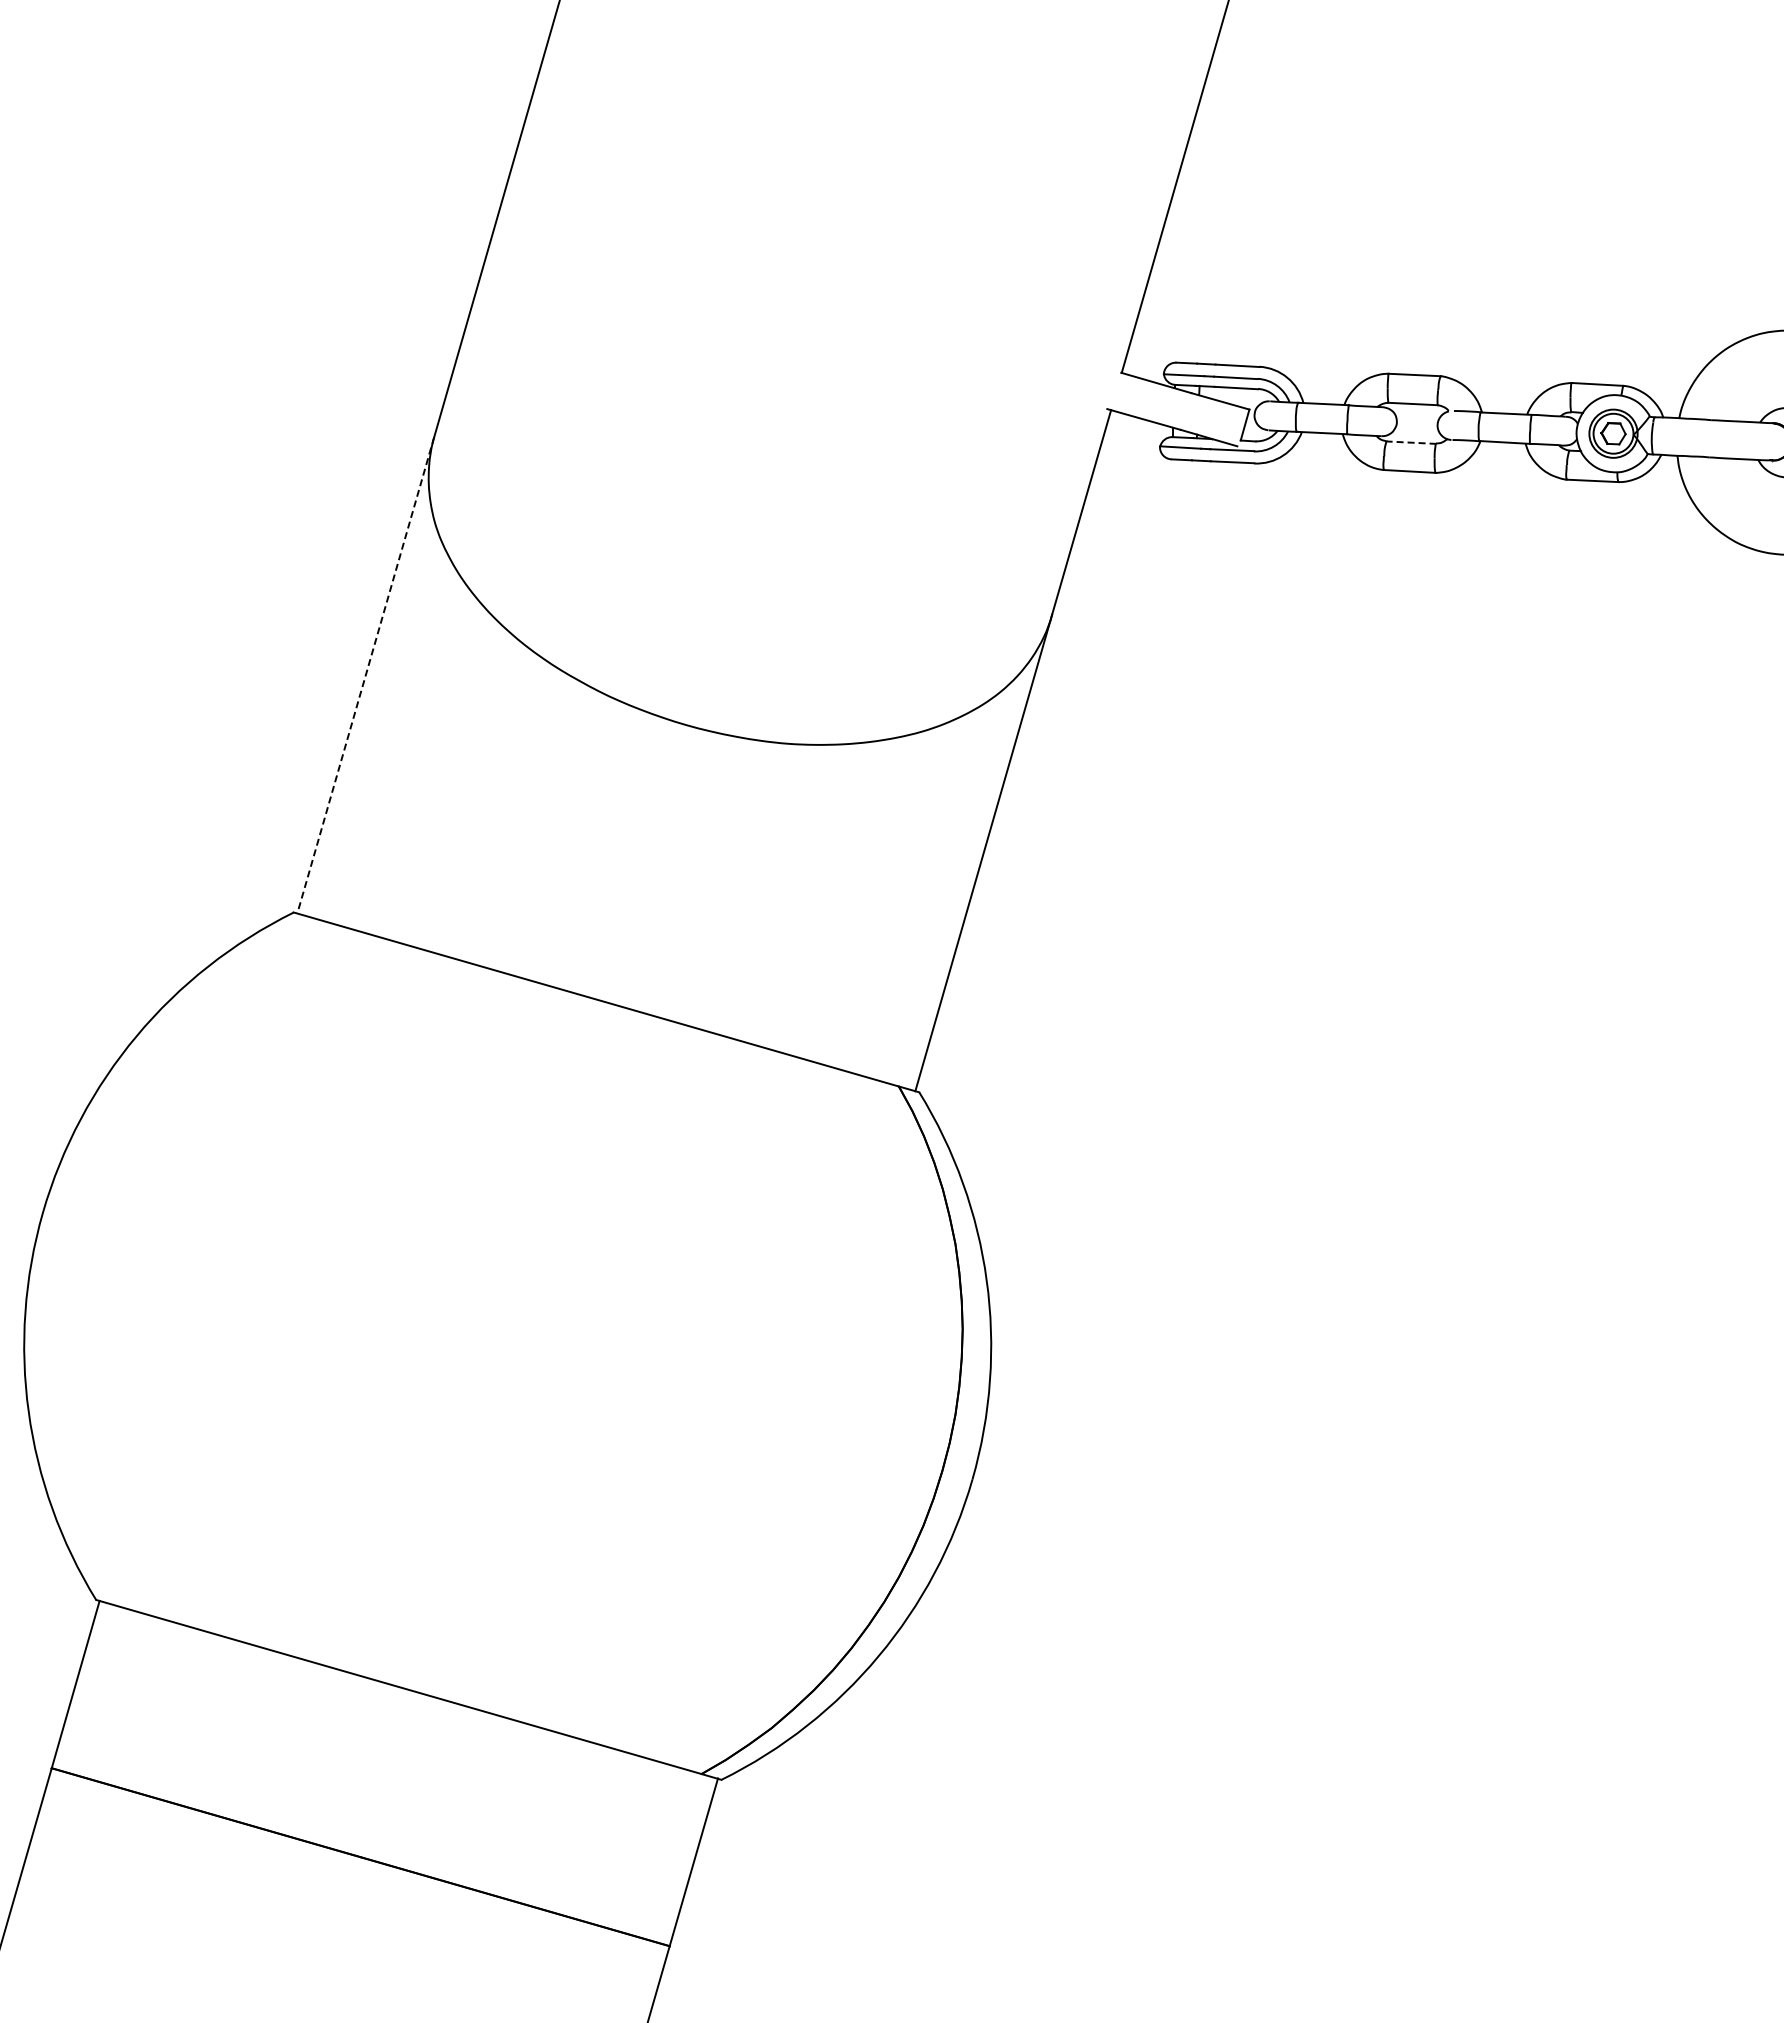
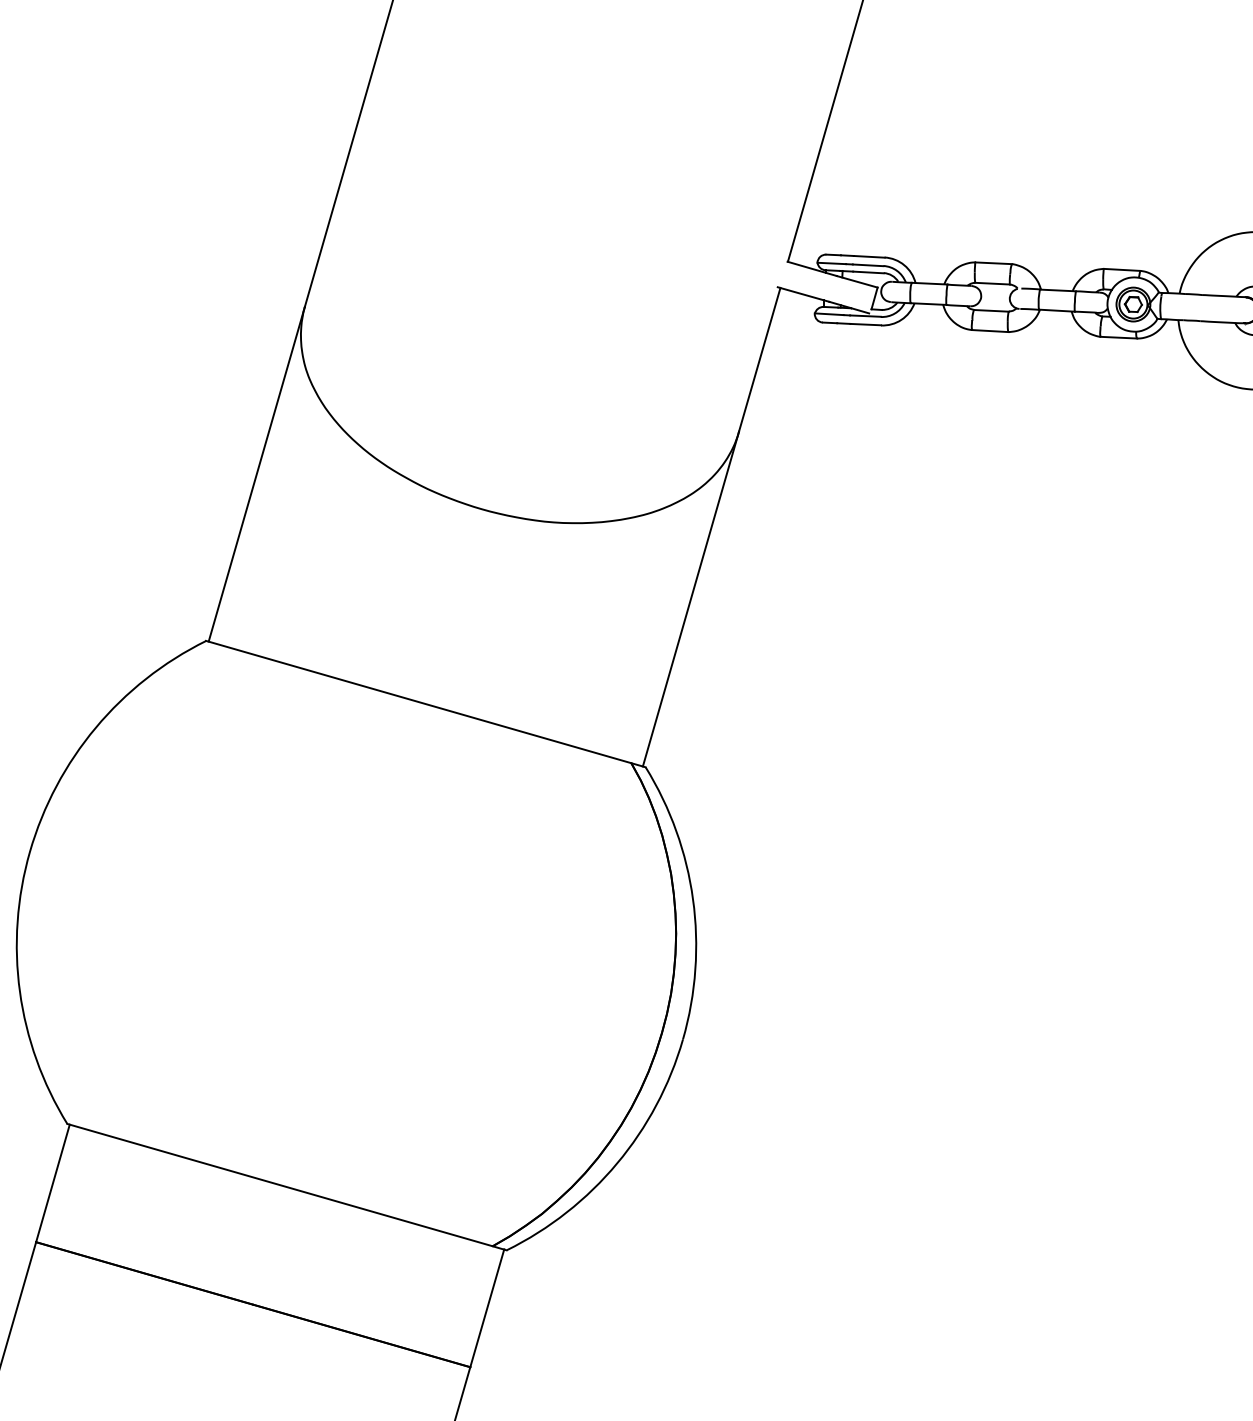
line: (1411, 442) -> (991, 310), dashed -> solid
line: (365, 675) -> (256, 474), dashed -> solid

